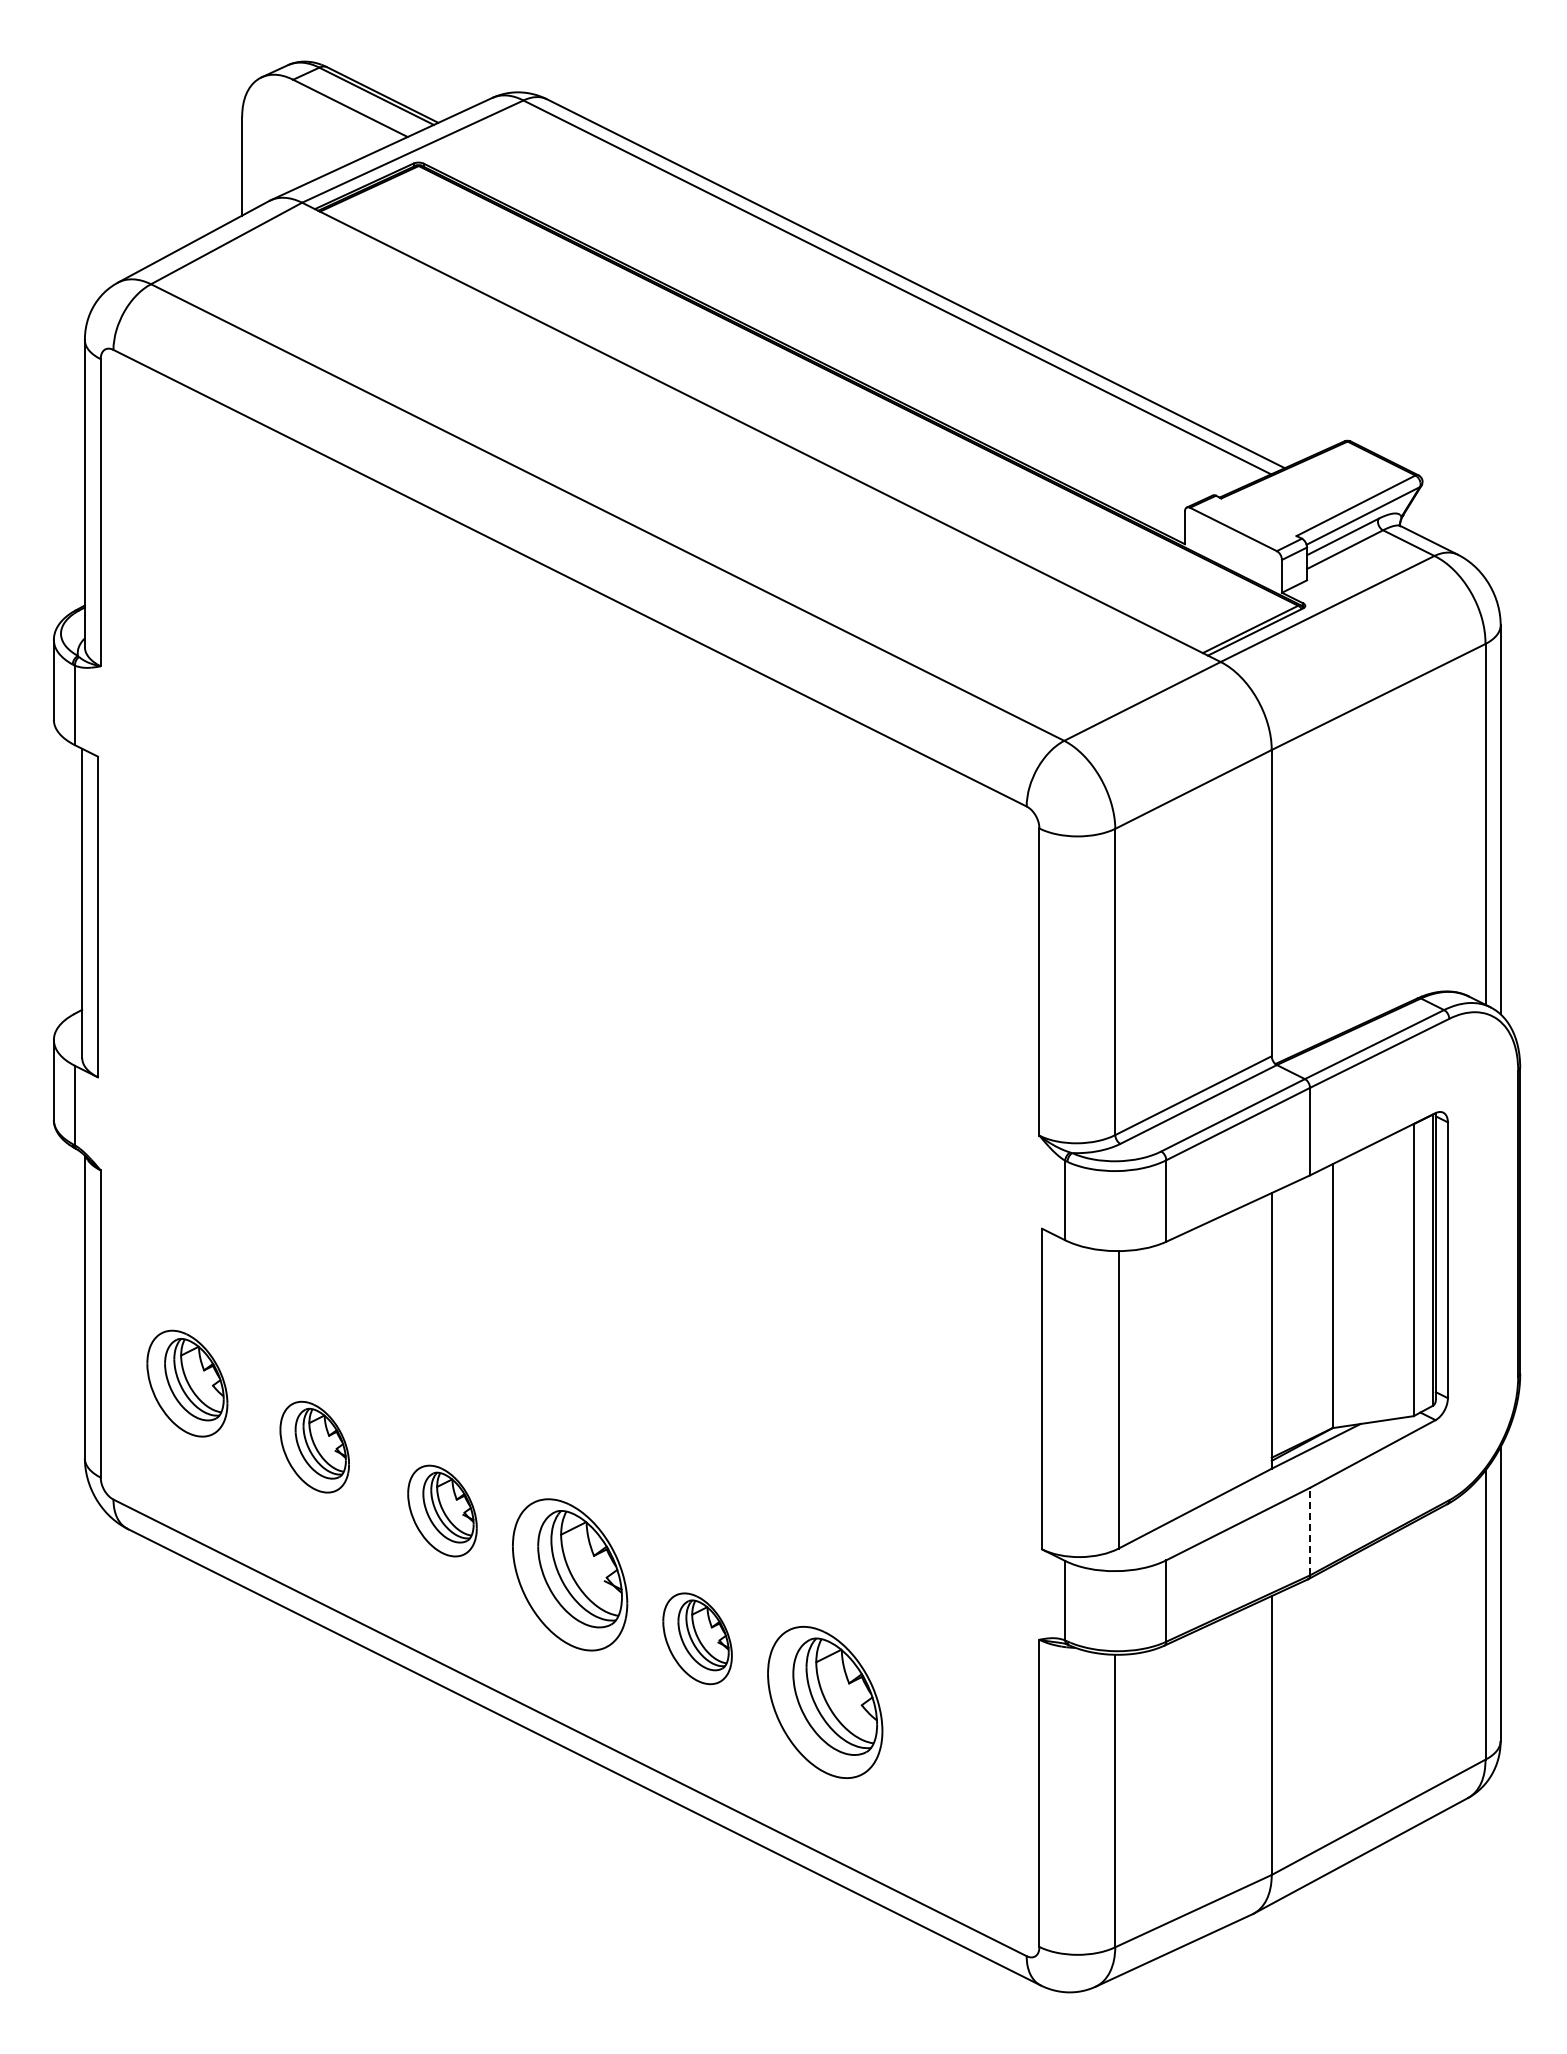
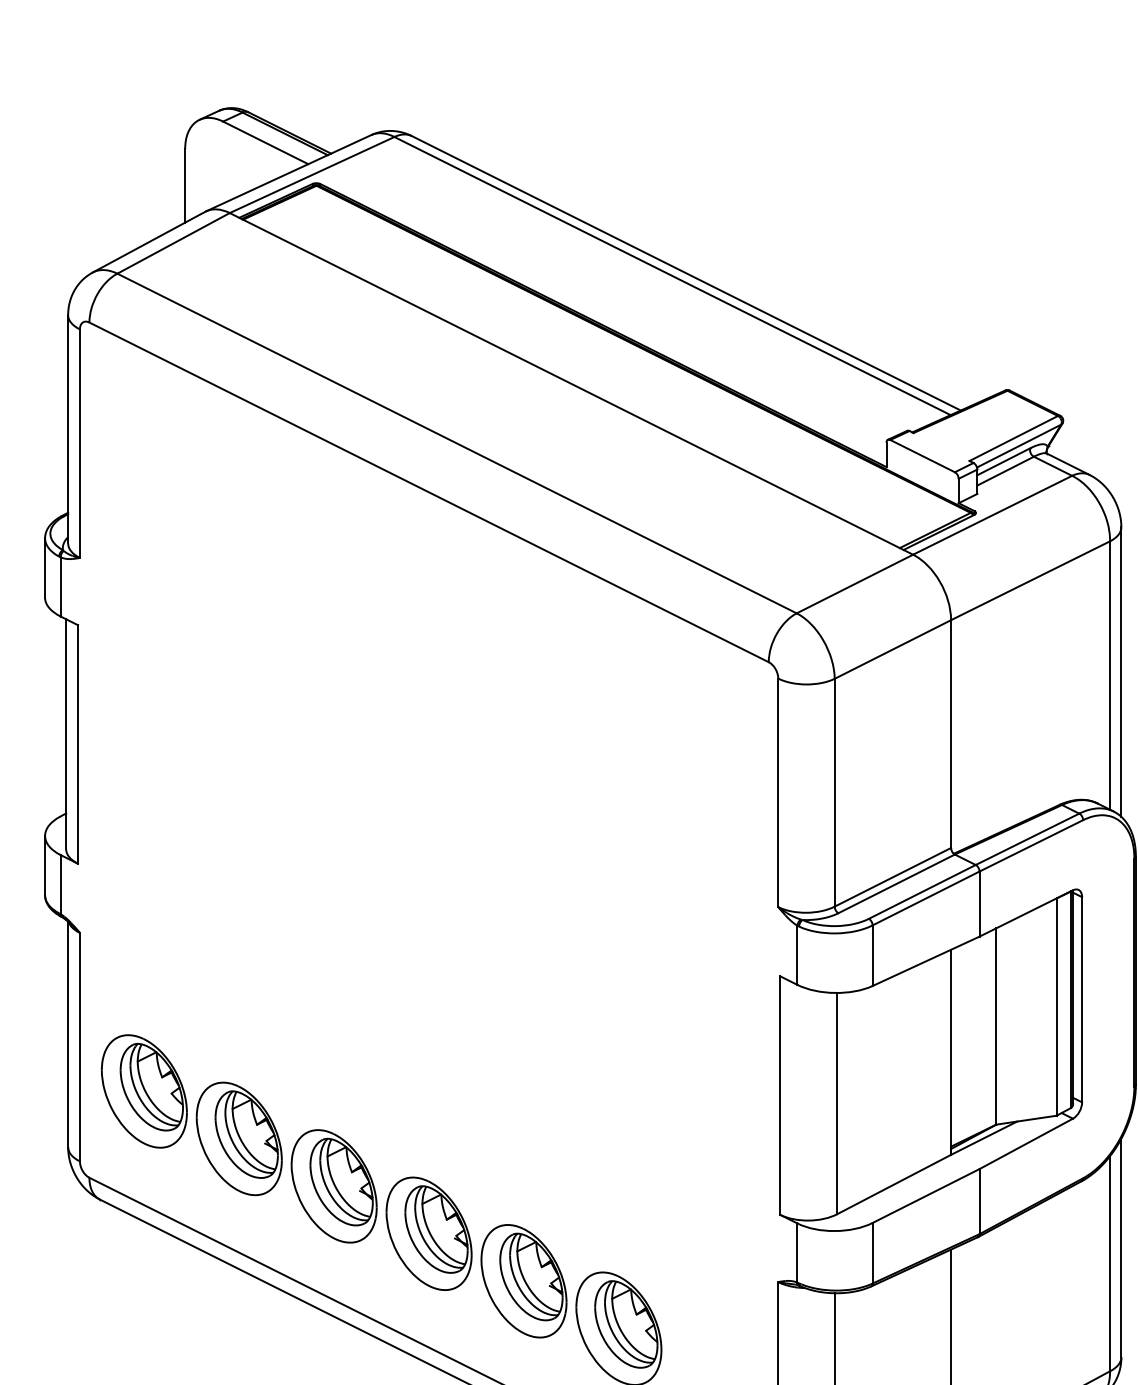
part: (187, 1383) -> (144, 1091), size x1.43
part: (314, 1446) -> (238, 1138), size x1.67
part: (442, 1510) -> (334, 1185), size x1.67
line: (1310, 1531) -> (979, 1201), dashed -> solid
part: (697, 1638) -> (523, 1281), size x1.67

